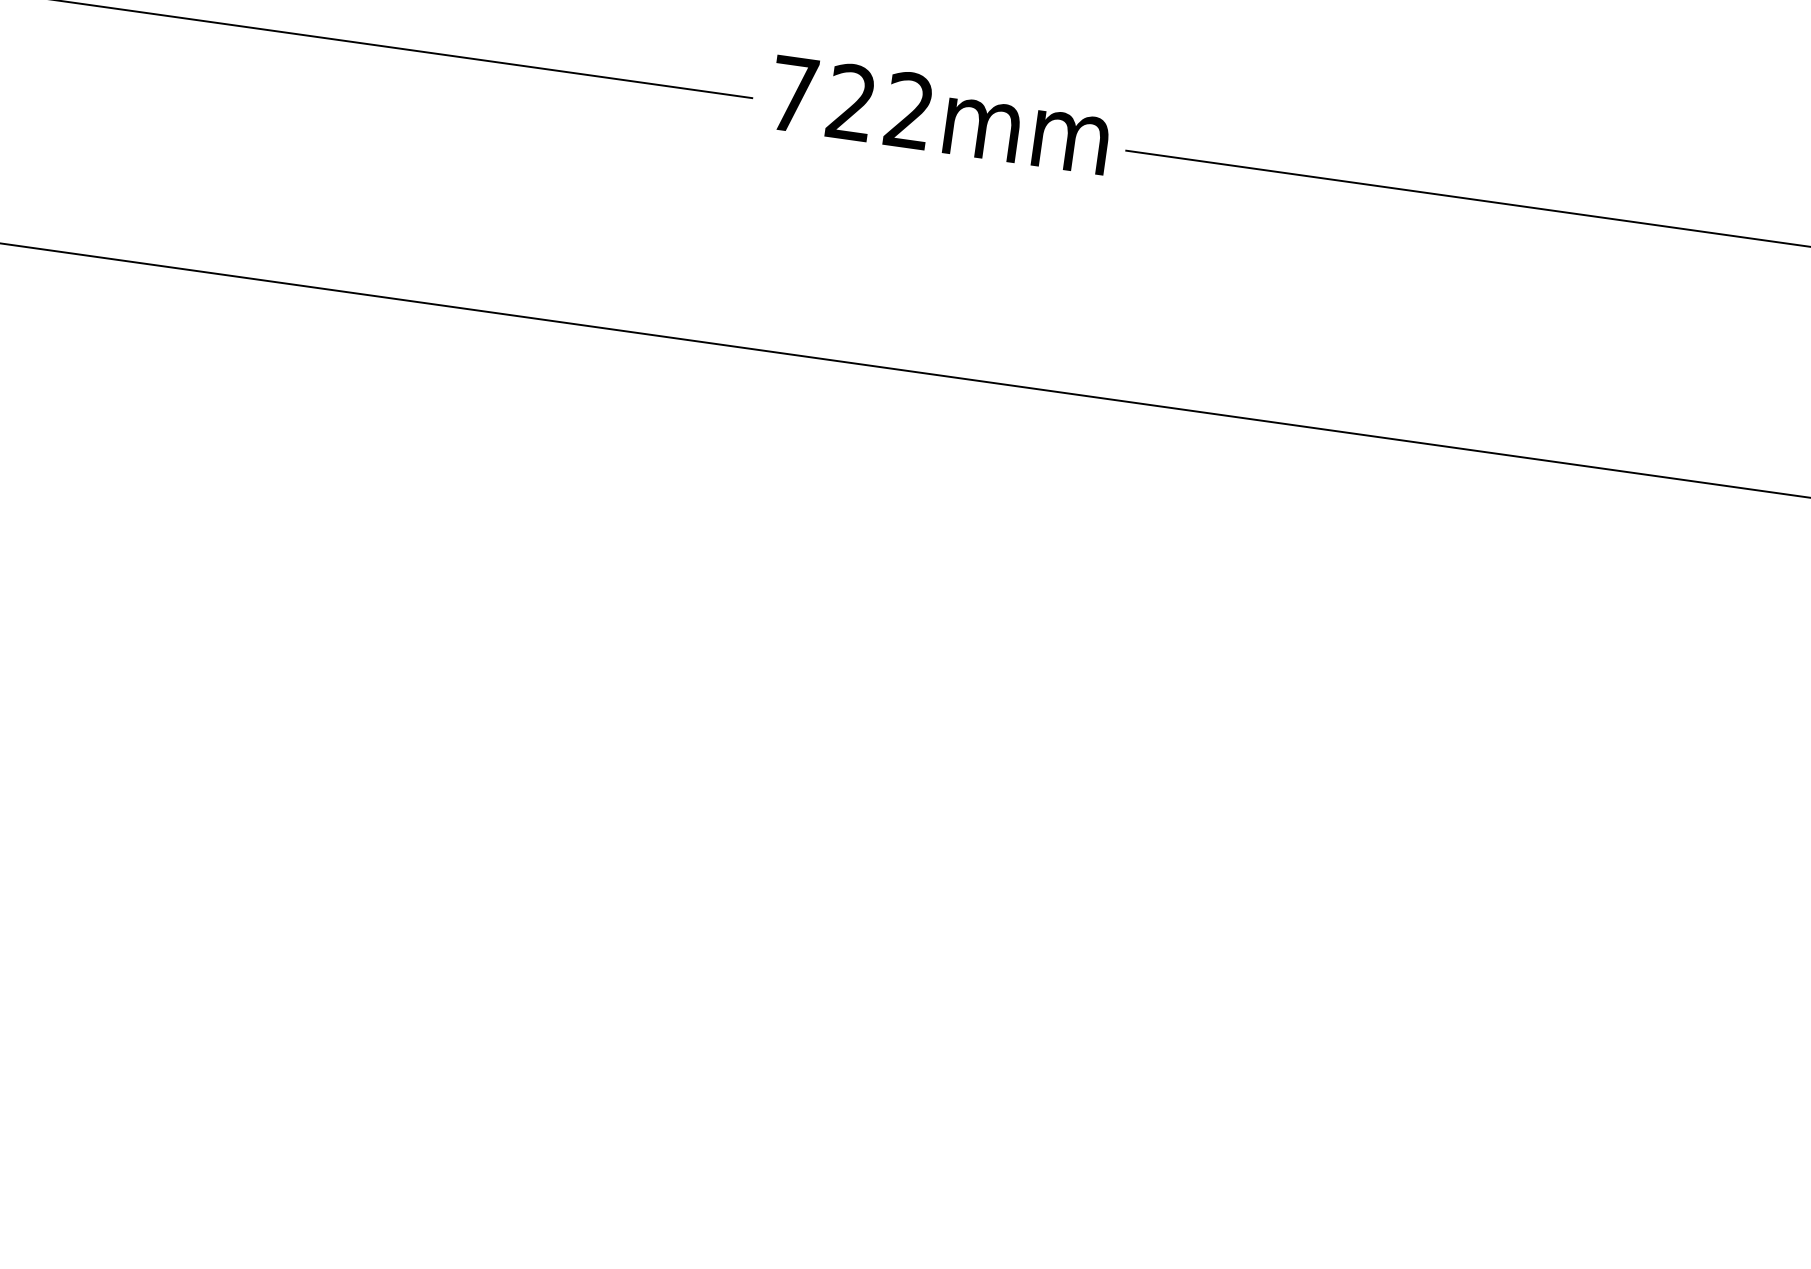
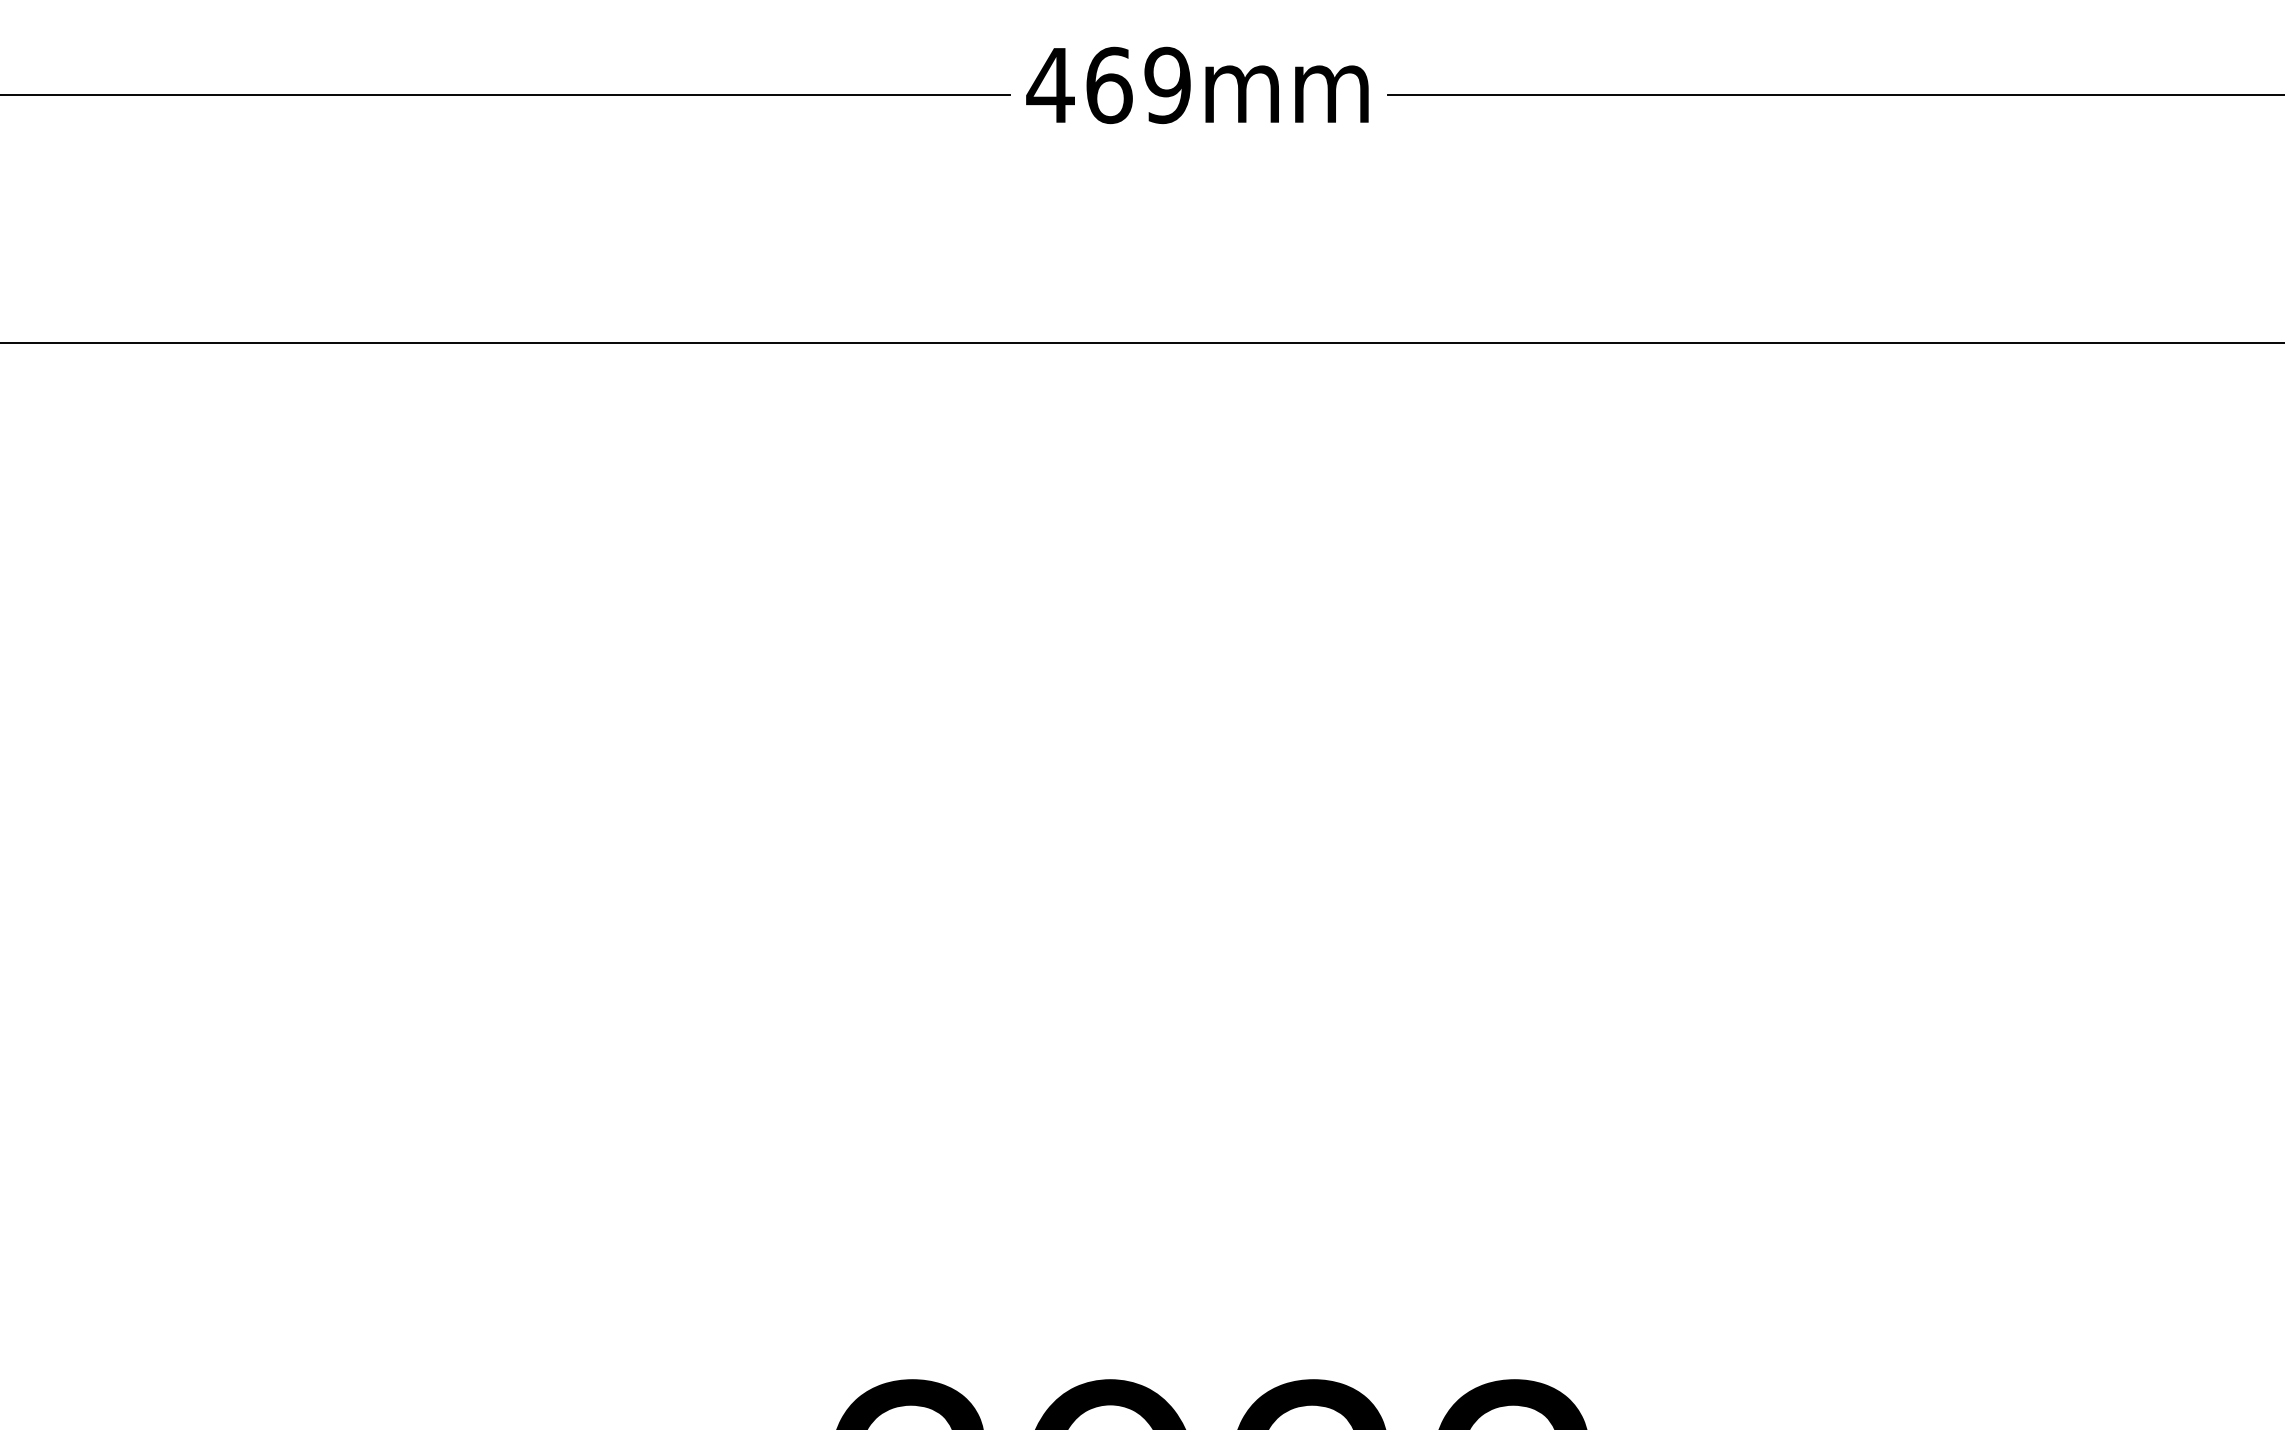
text: (850, 102) -> (1108, 85), 722mm -> 469mm

